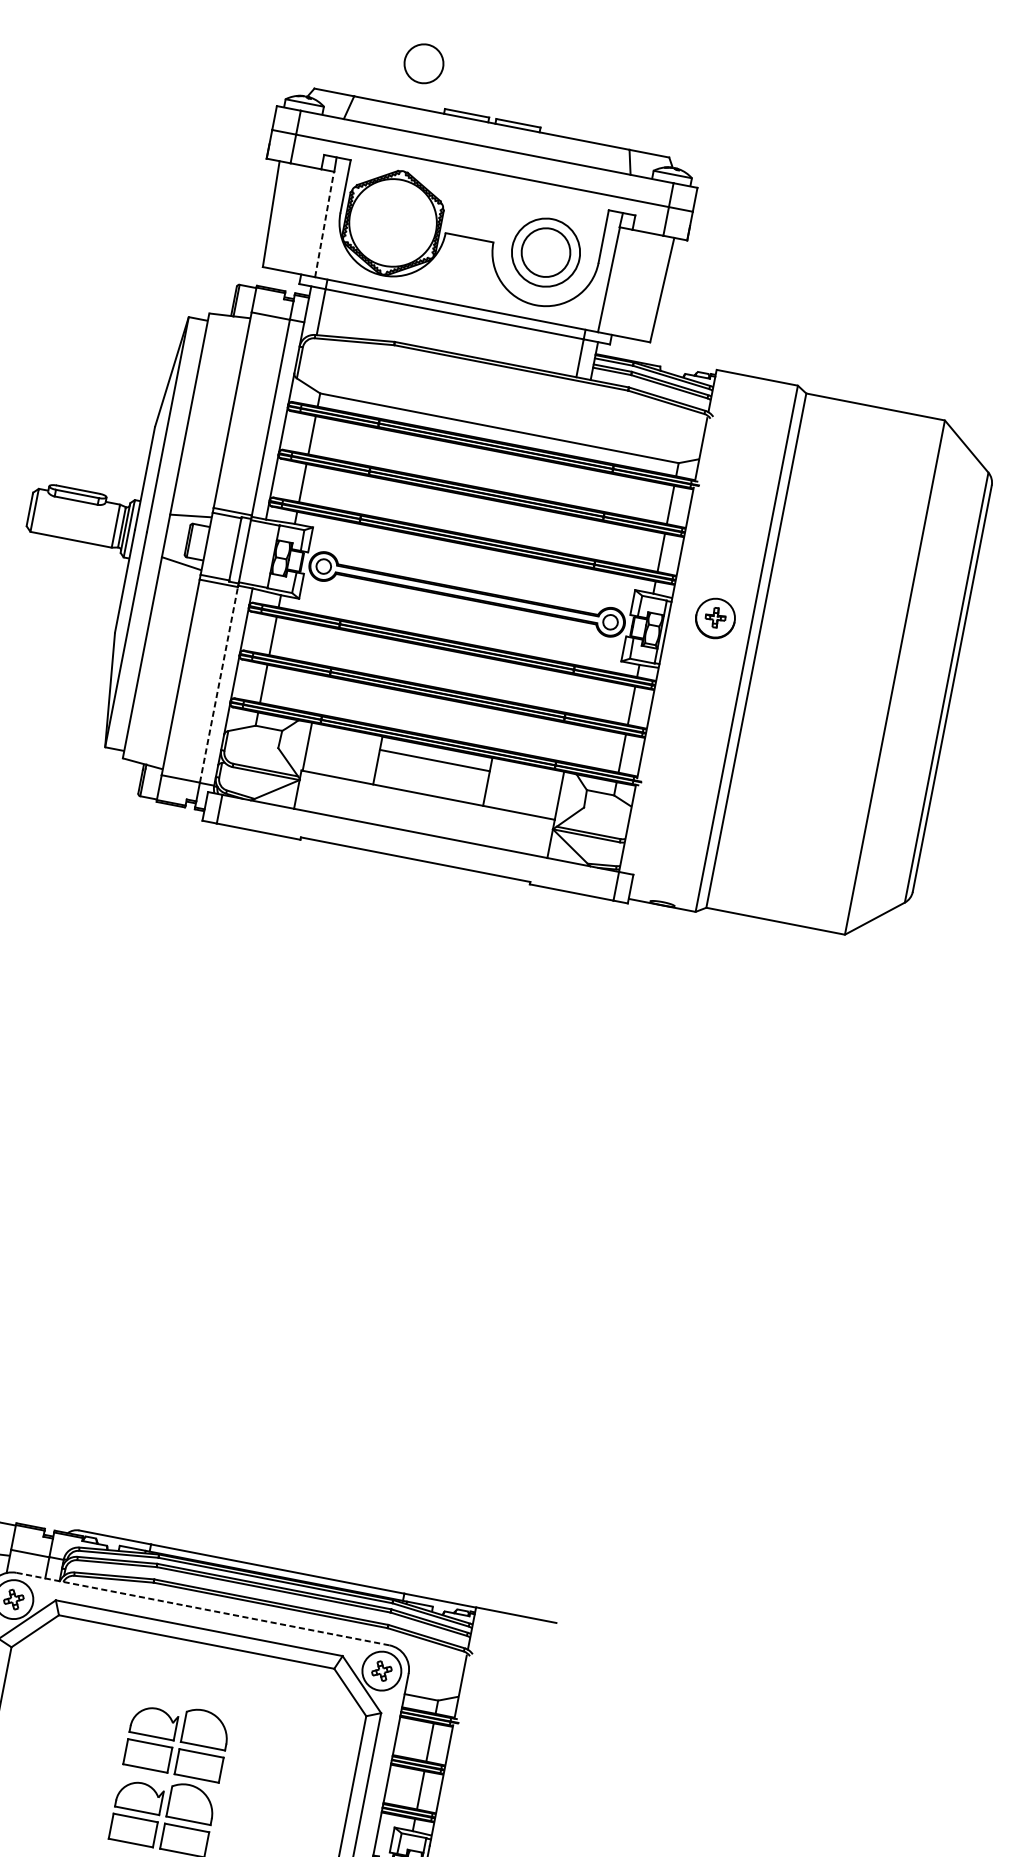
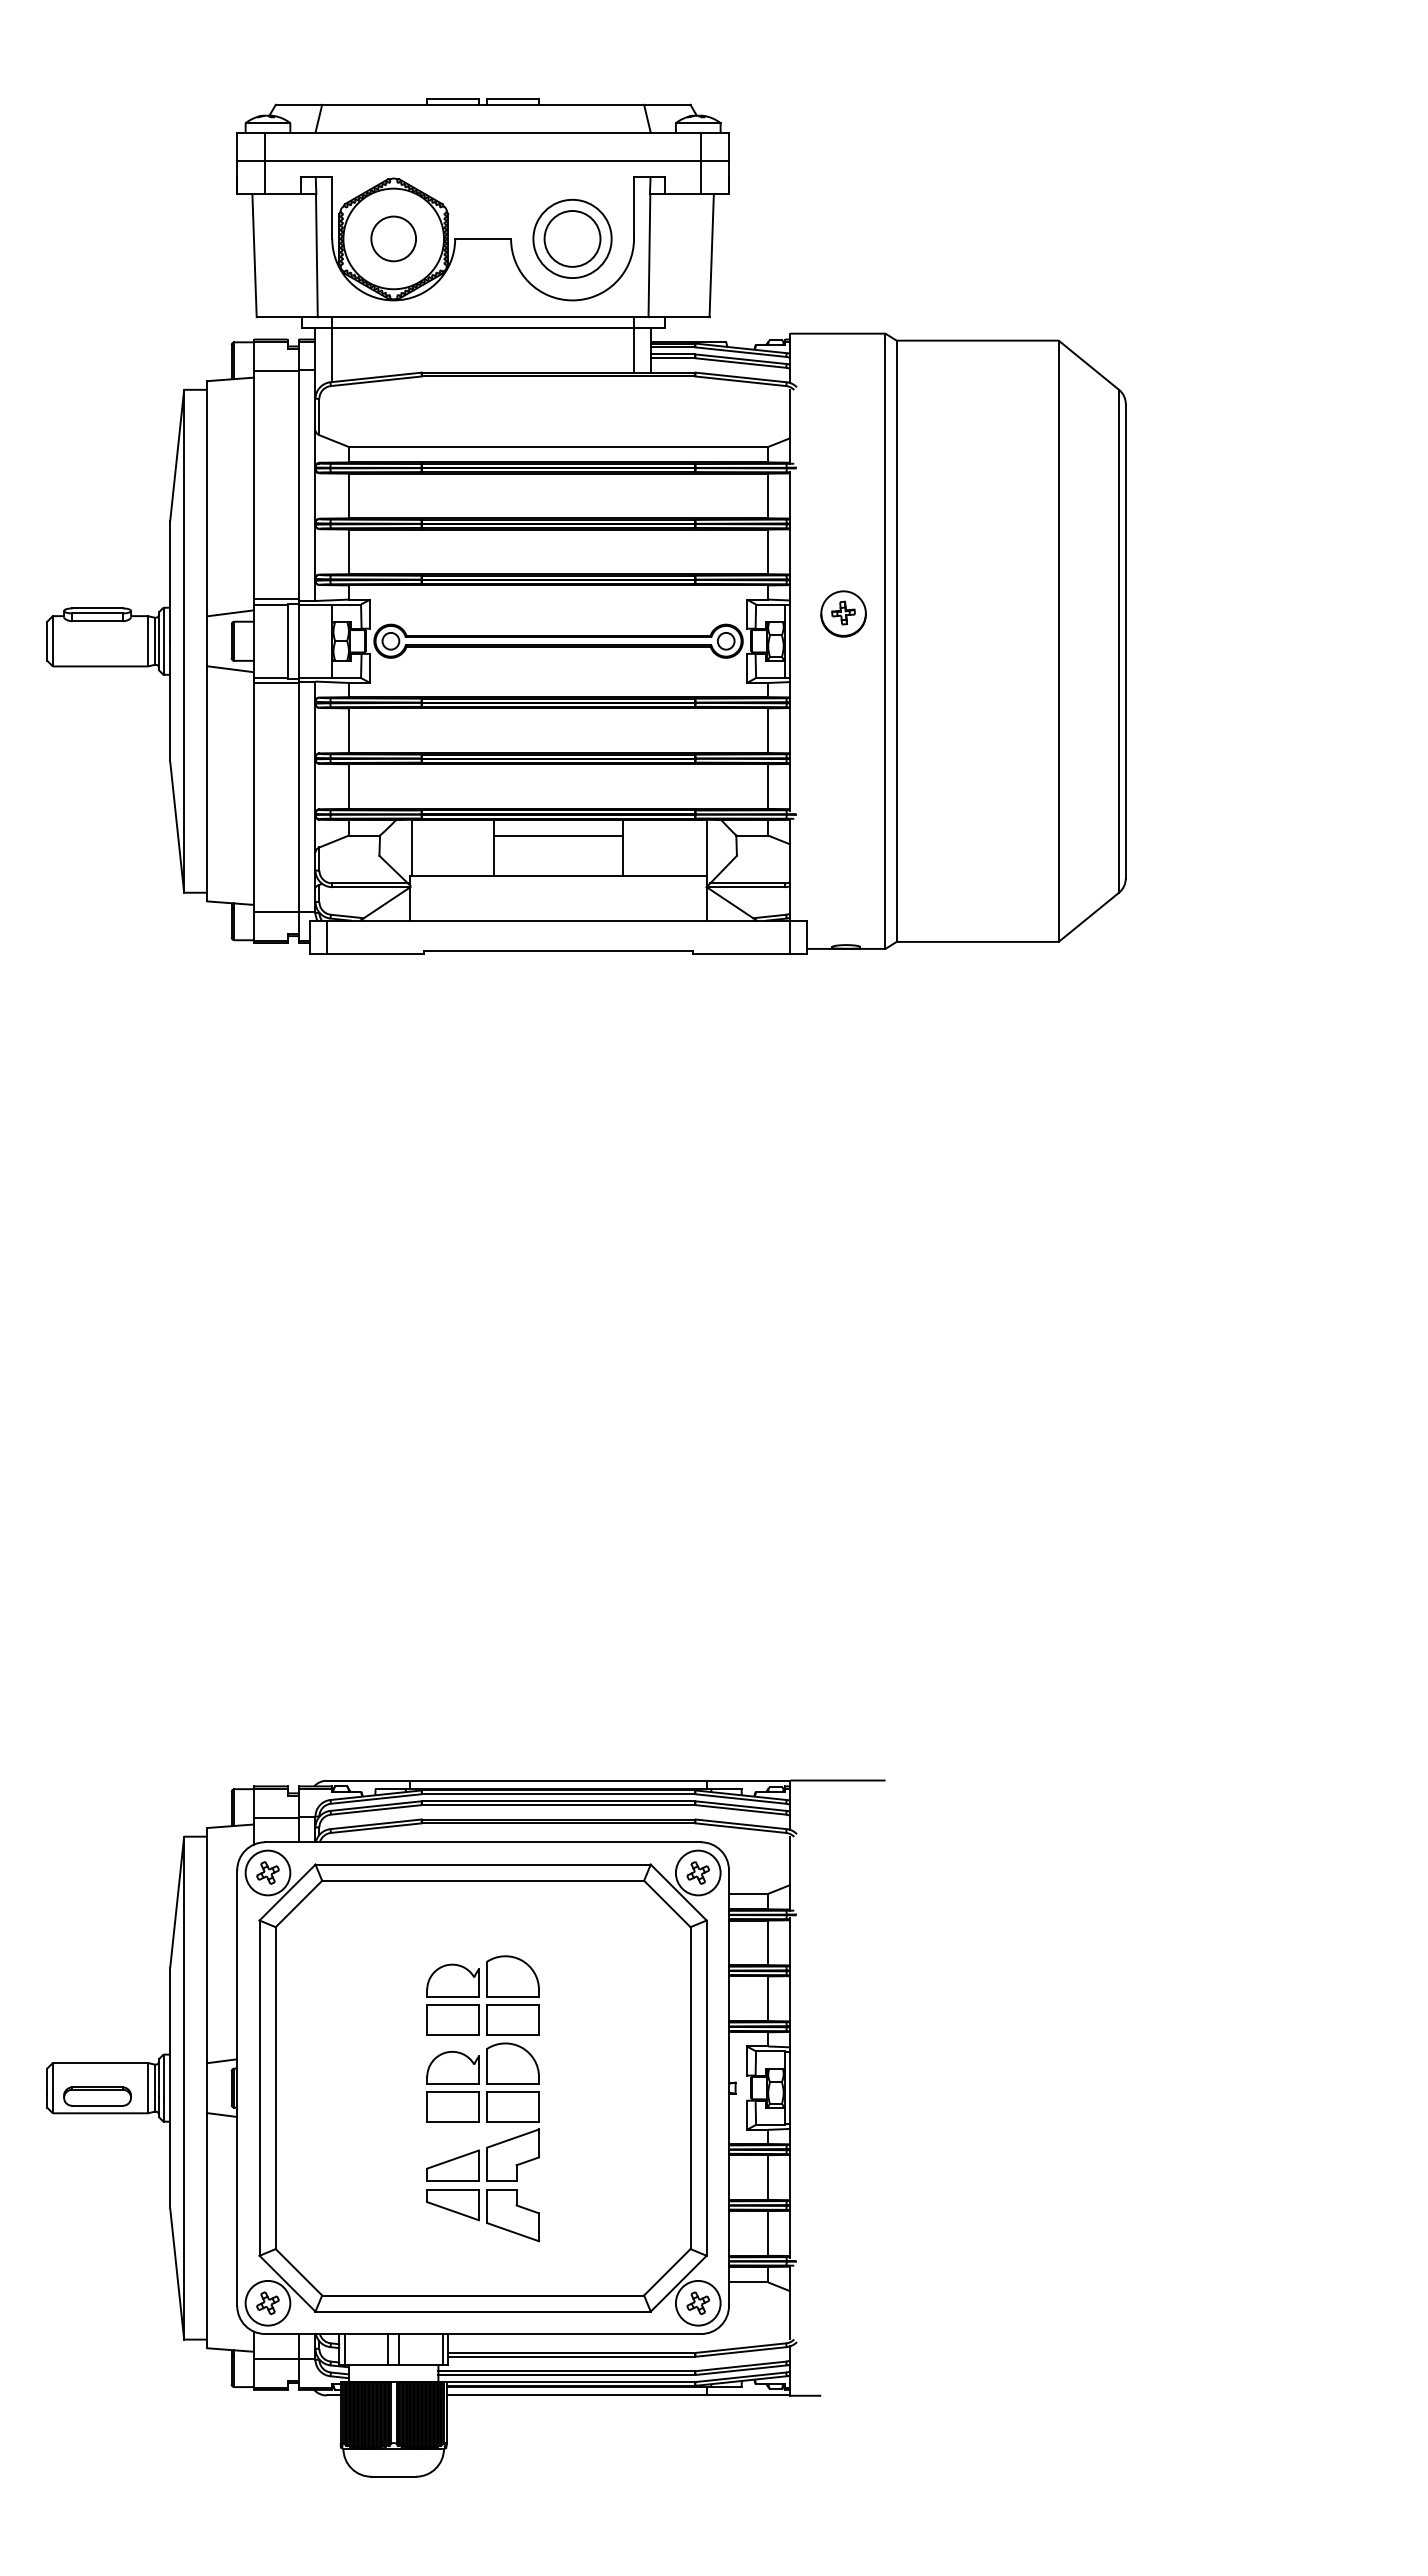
circle: (423, 63) -> (393, 238), moved
line: (324, 224) -> (316, 255), dashed -> solid
line: (218, 684) -> (298, 797), dashed -> solid
line: (203, 1609) -> (483, 1842), dashed -> solid

